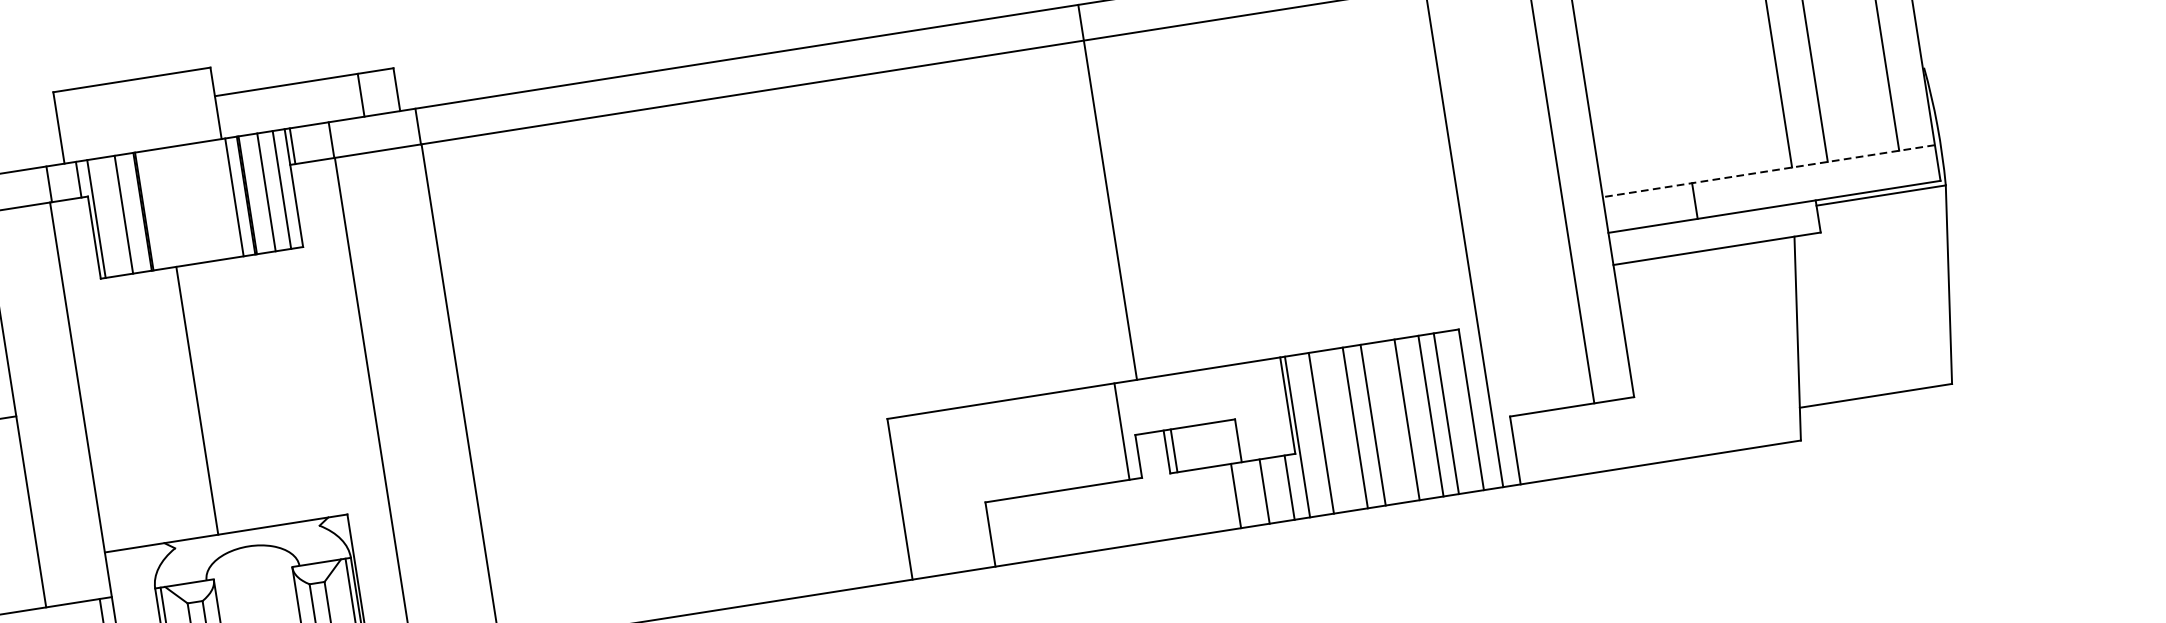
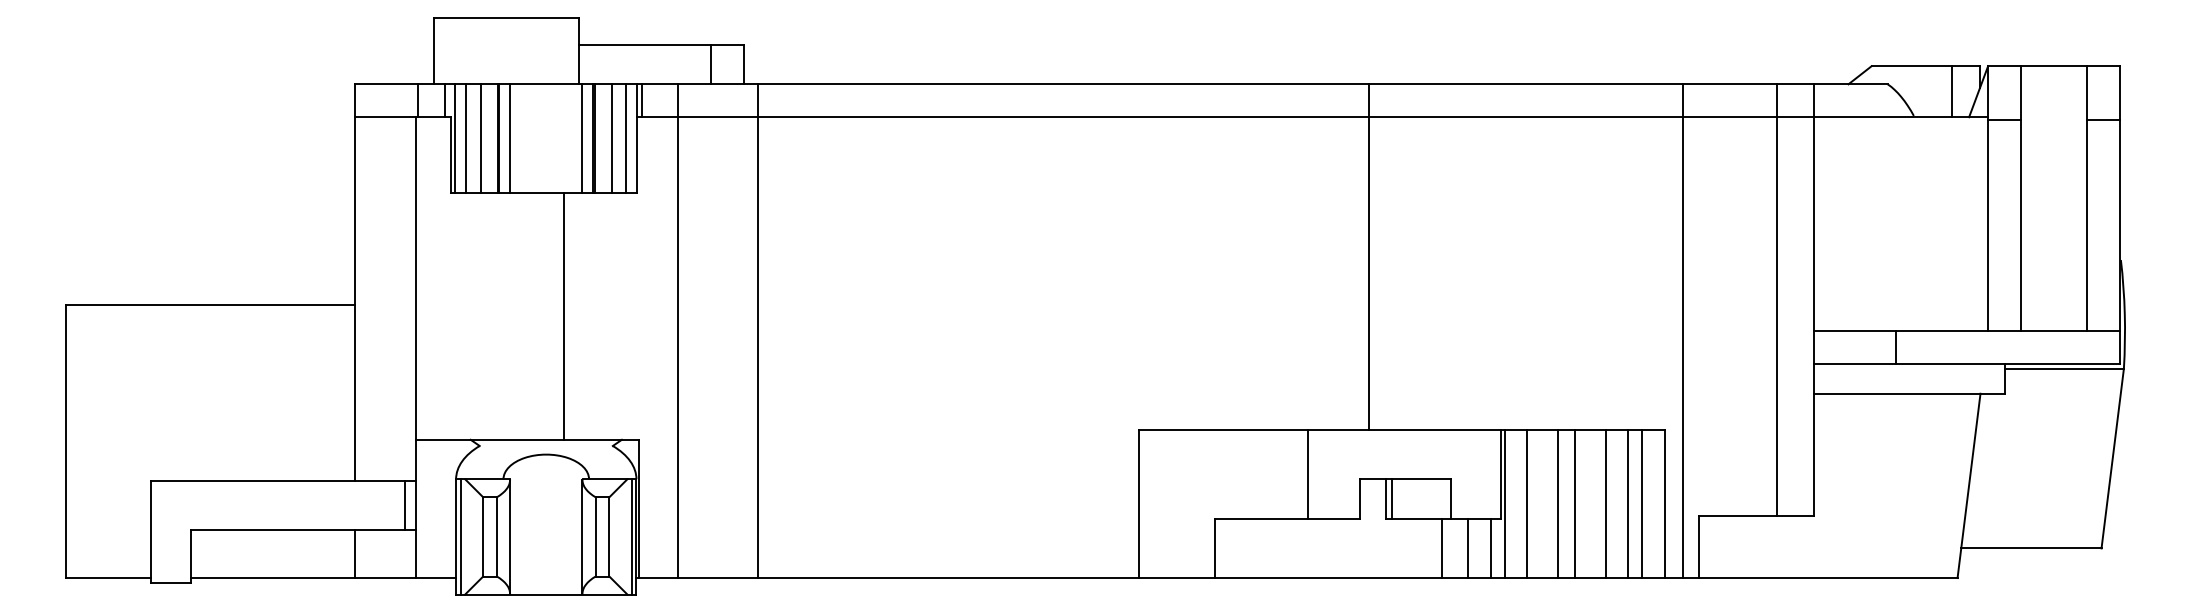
line: (1768, 171) -> (1966, 331), dashed -> solid
line: (156, 209) -> (510, 138), added
line: (108, 216) -> (466, 138), added
line: (197, 399) -> (564, 315), moved
line: (1122, 430) -> (1308, 473), moved

